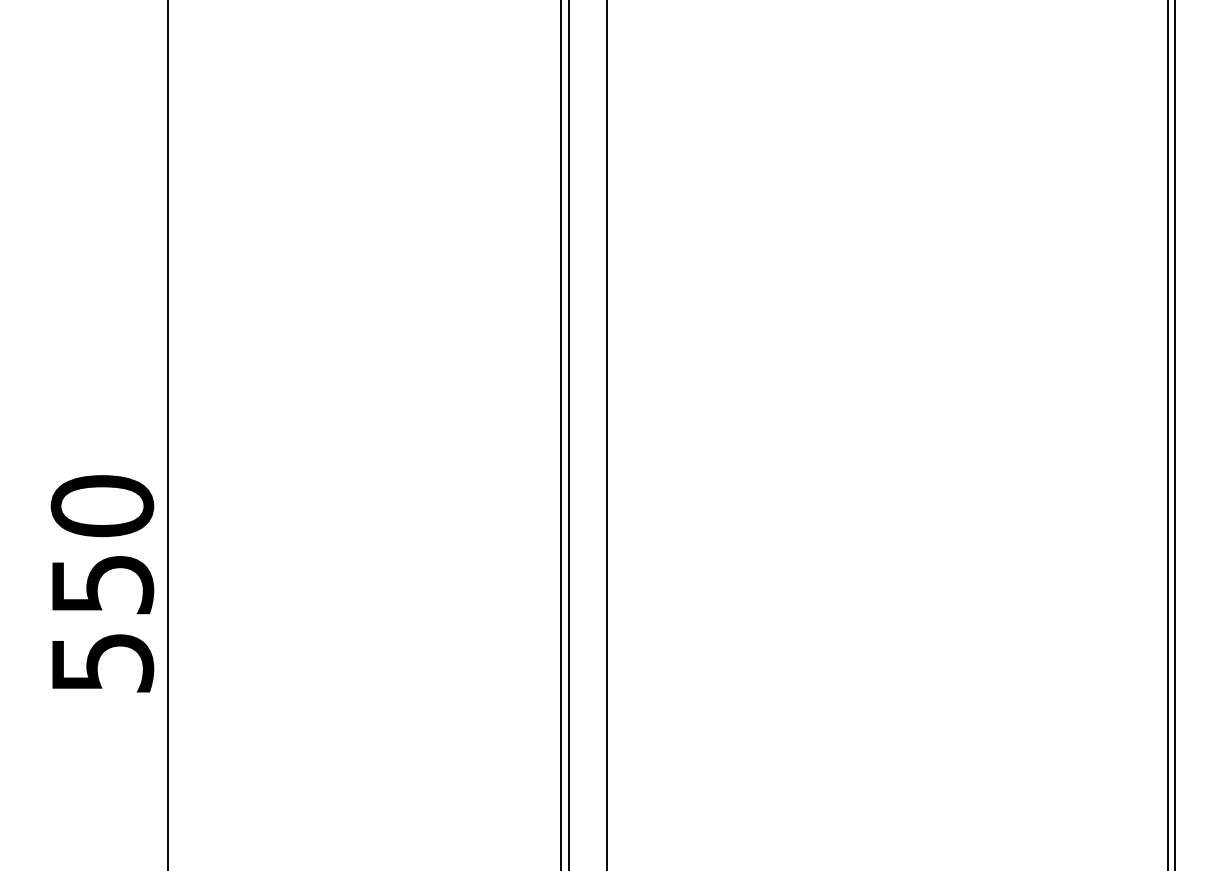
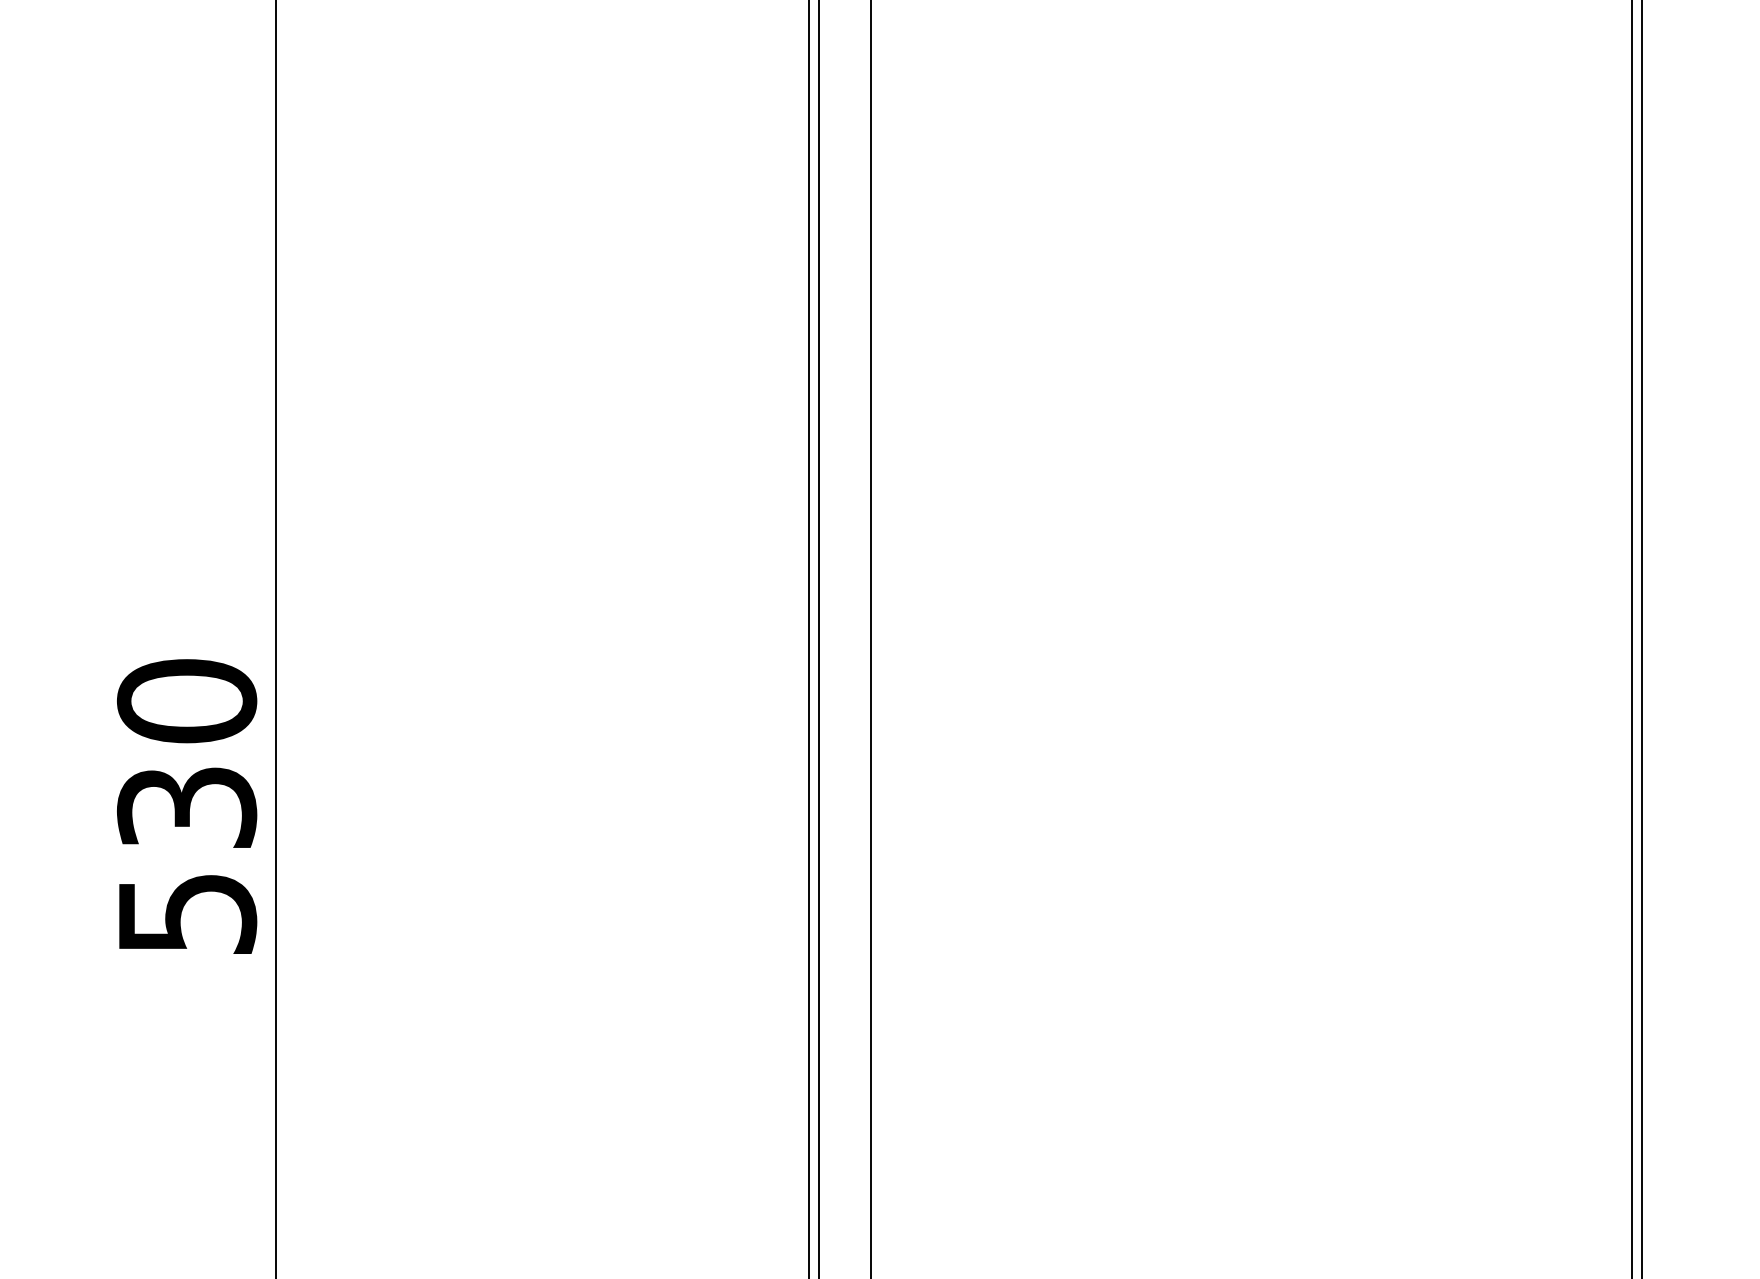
text: (102, 584) -> (186, 807), 550 -> 530

